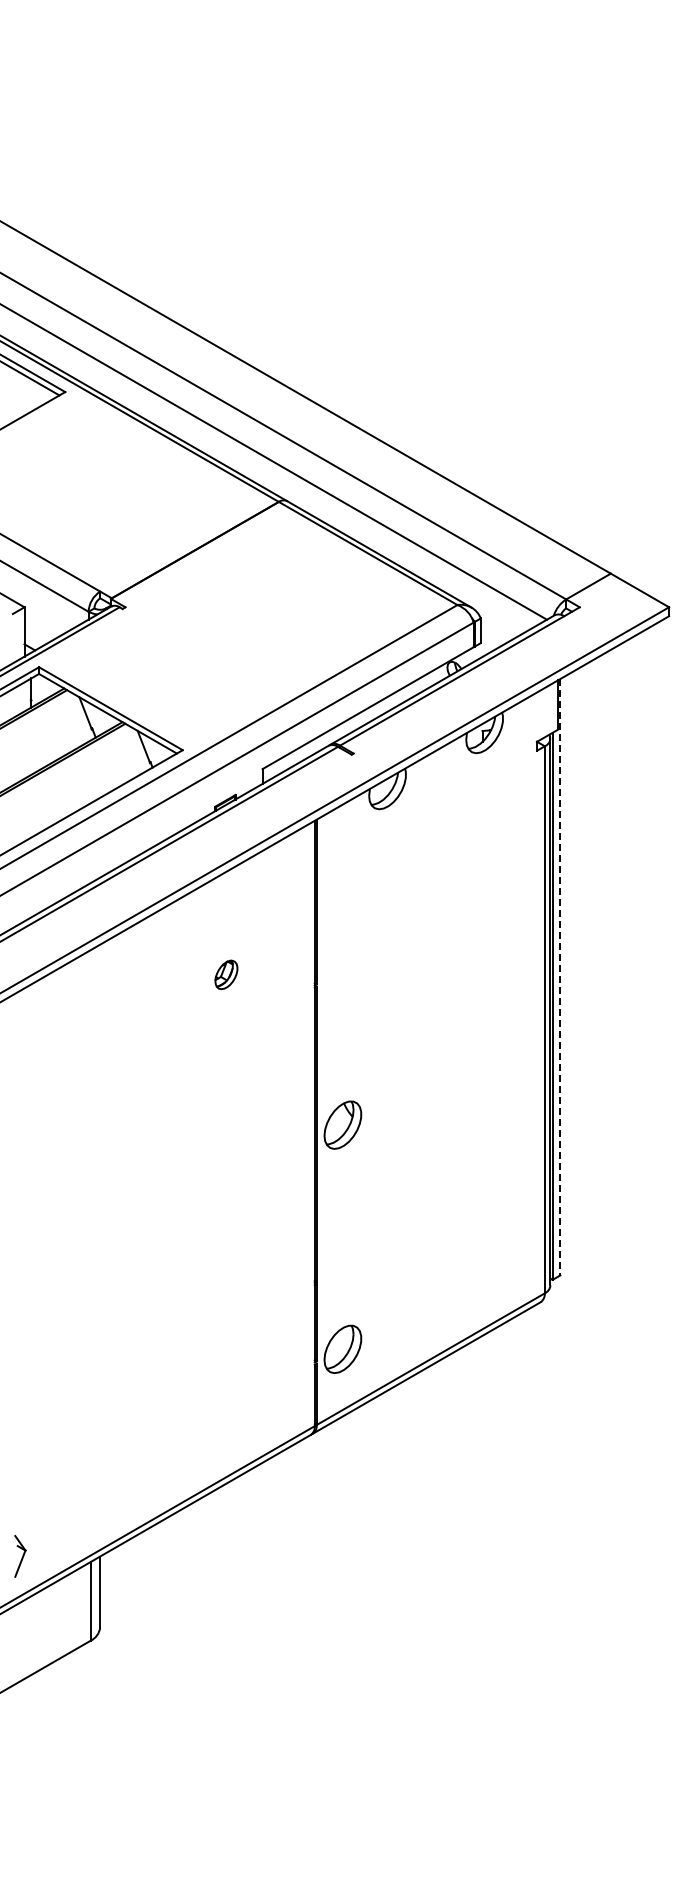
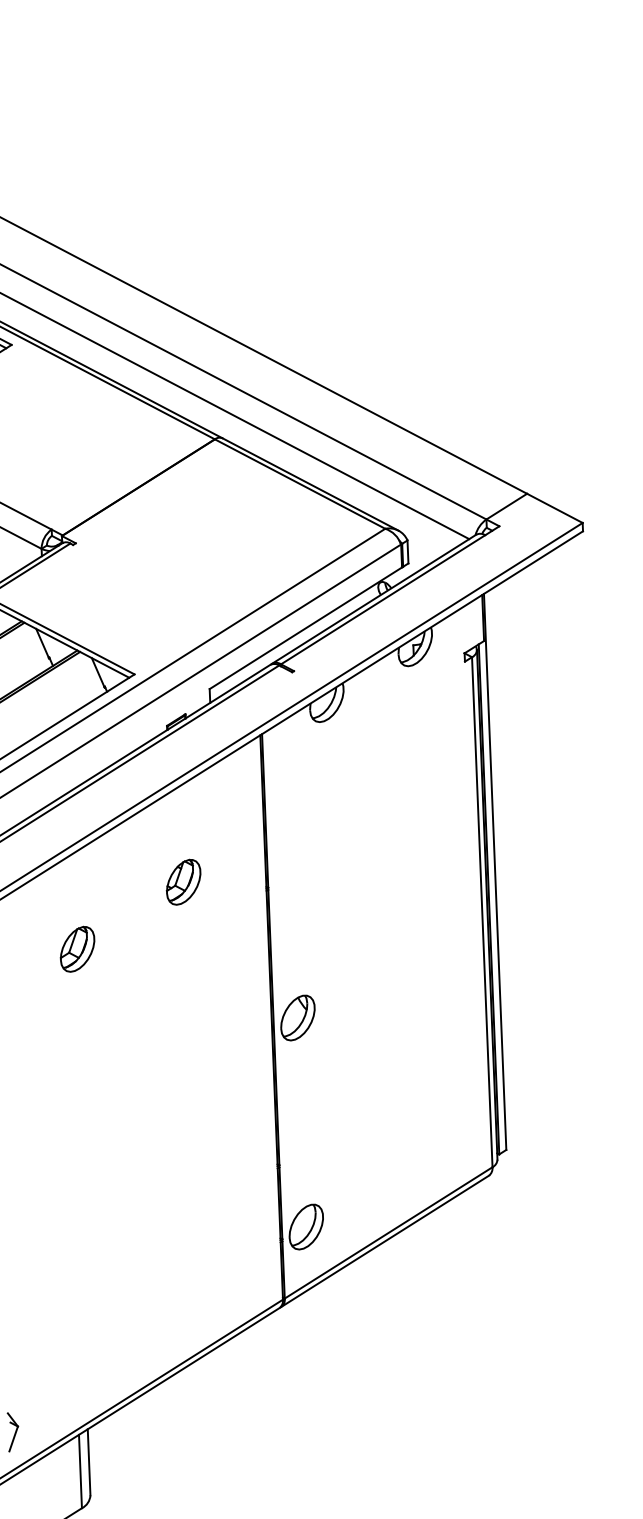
part: (226, 974) -> (183, 881), size x1.67
line: (560, 977) -> (495, 872), dashed -> solid
part: (109, 1041) -> (77, 948), added

